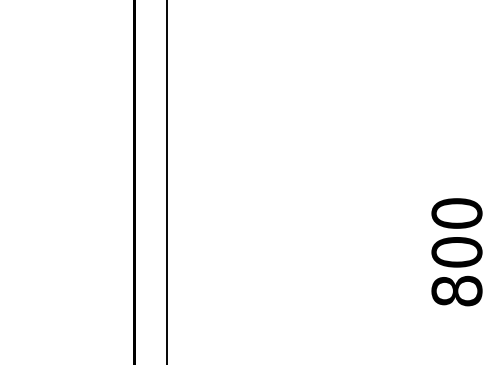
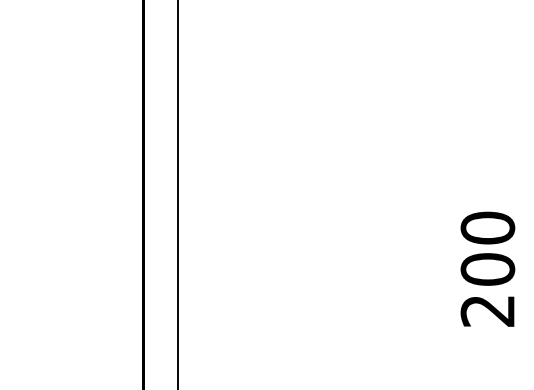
text: (456, 290) -> (487, 310), 800 -> 200

